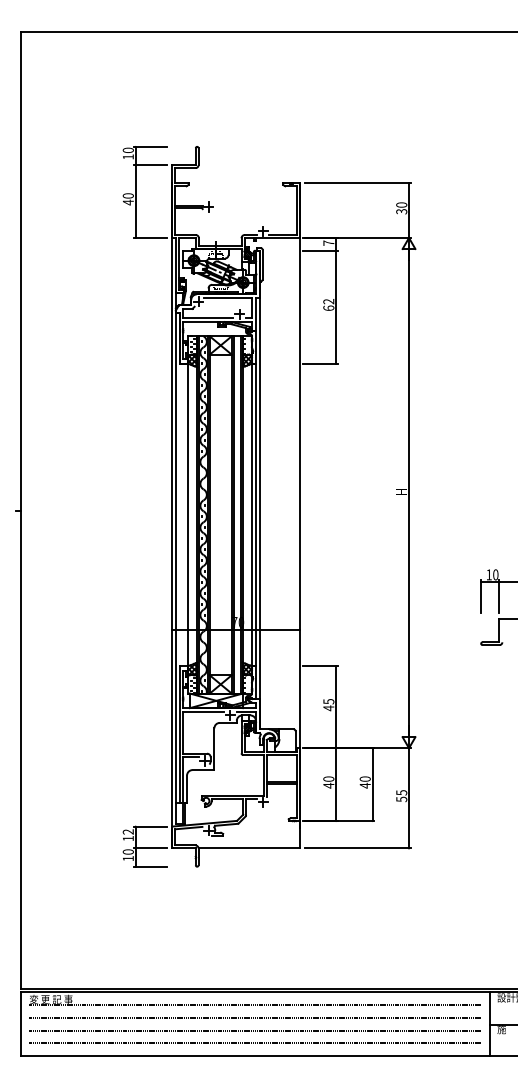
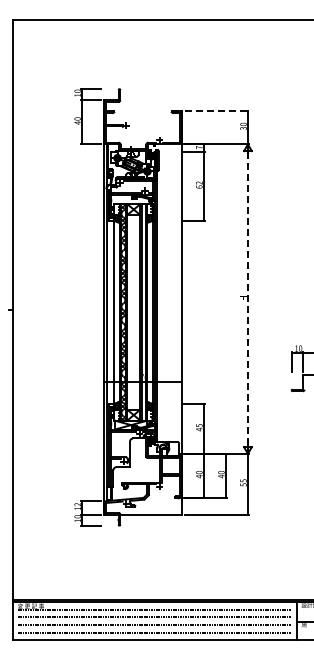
line: (358, 183) -> (217, 111), solid -> dashed
line: (408, 493) -> (247, 299), solid -> dashed

